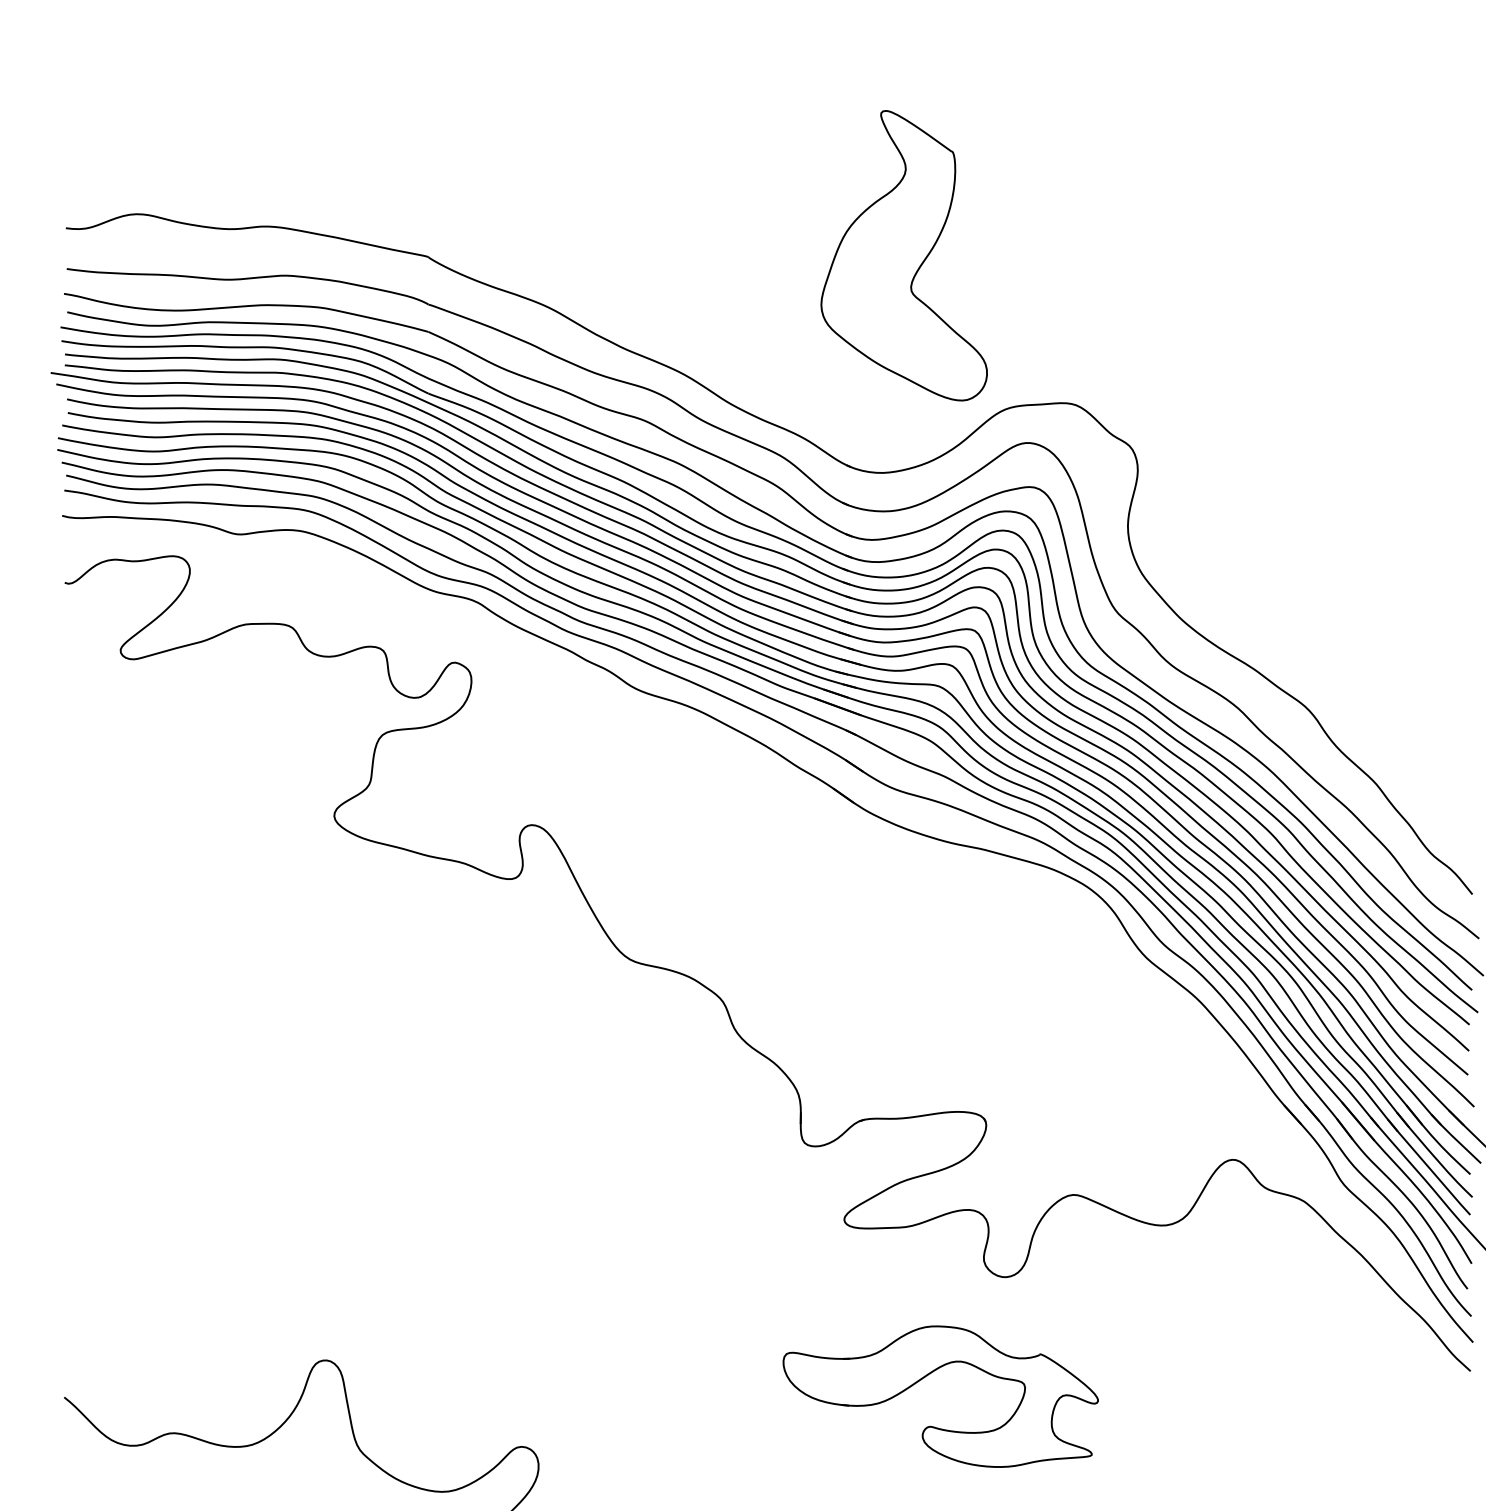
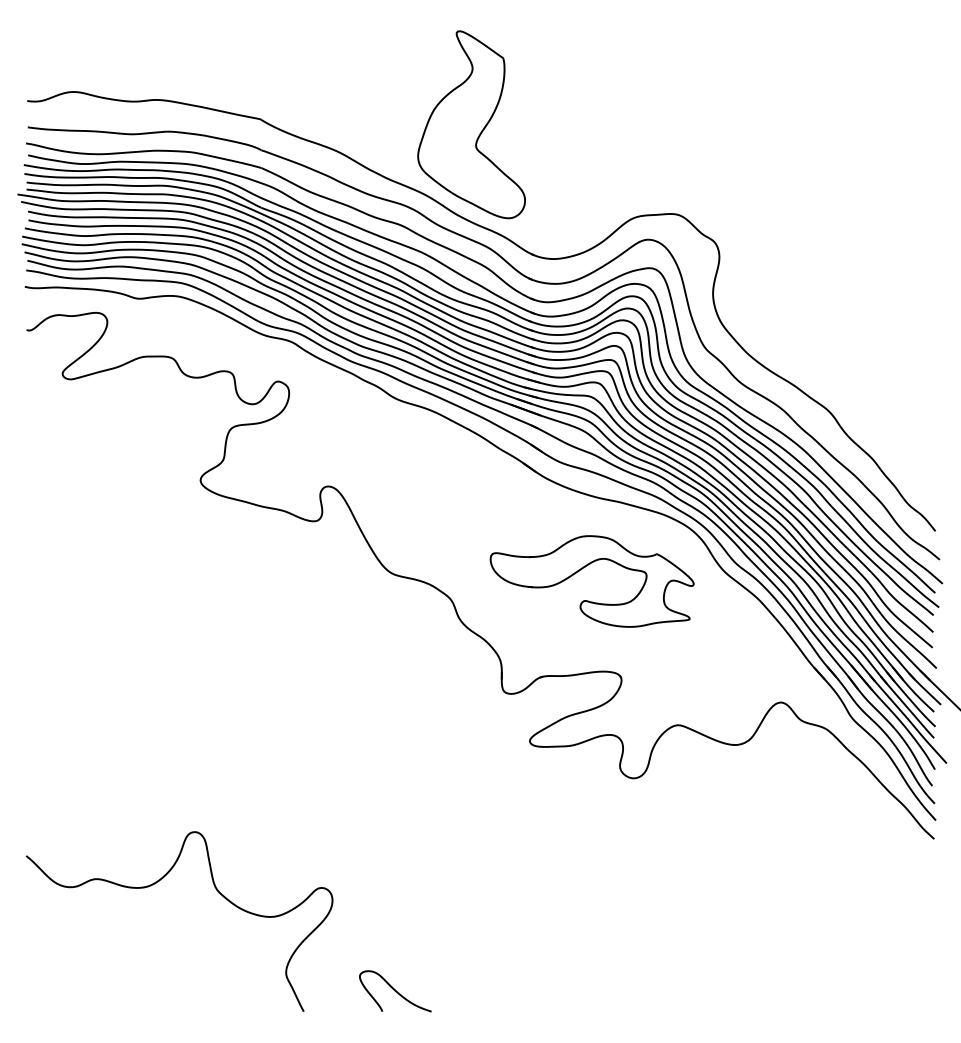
part: (904, 255) -> (471, 124), moved
part: (924, 1379) -> (581, 570), moved

